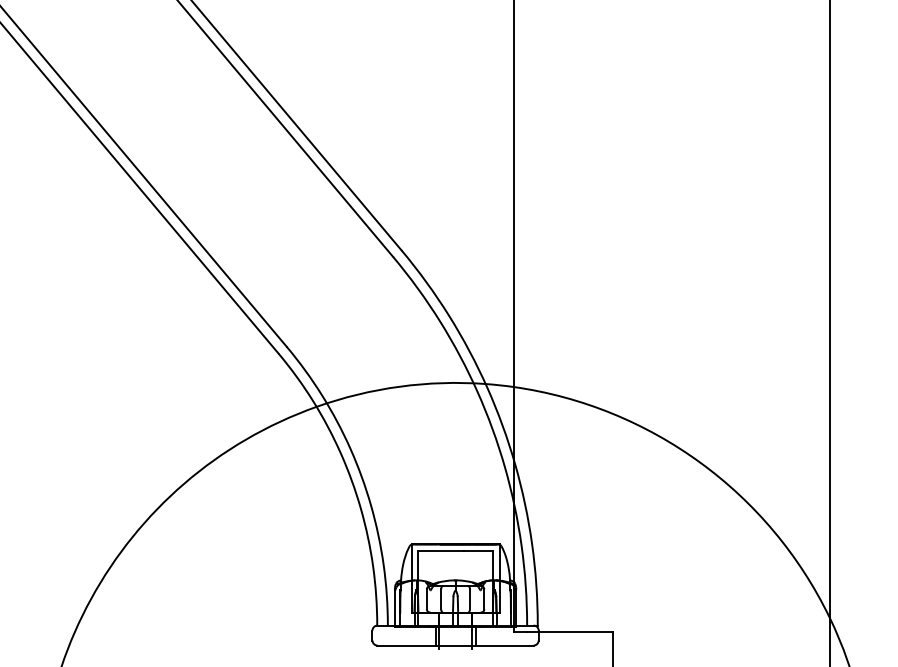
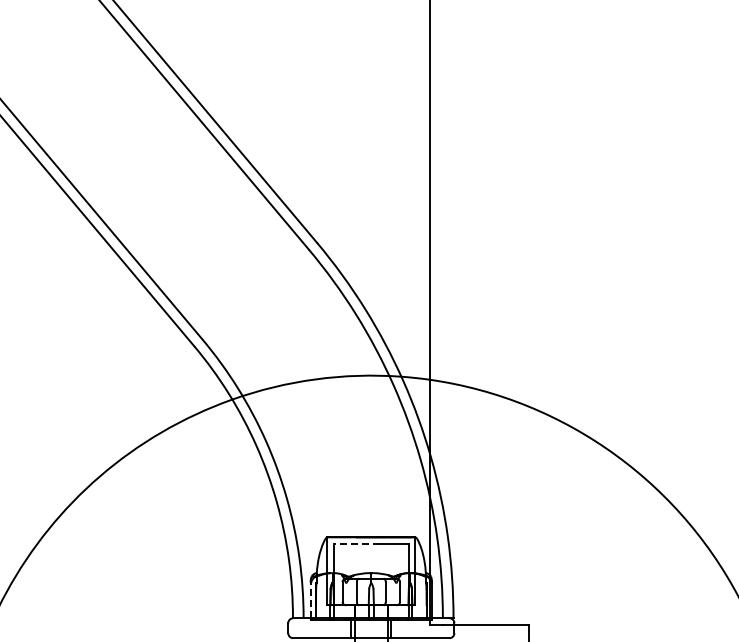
line: (441, 551) -> (357, 544), solid -> dashed
line: (394, 607) -> (310, 600), solid -> dashed

